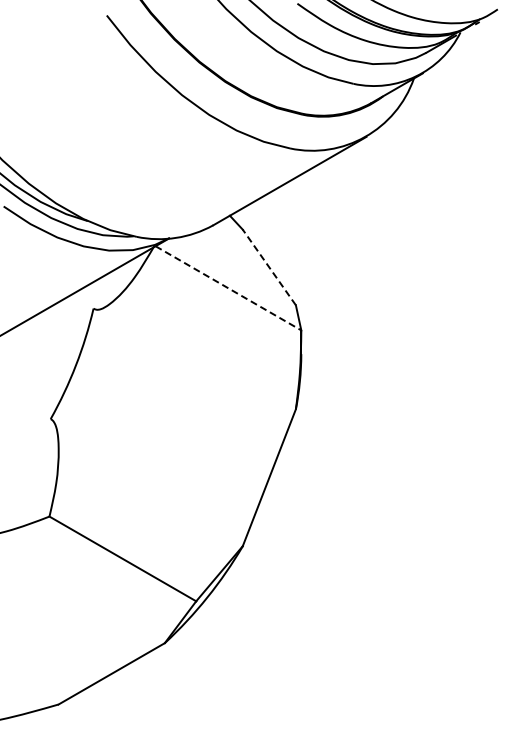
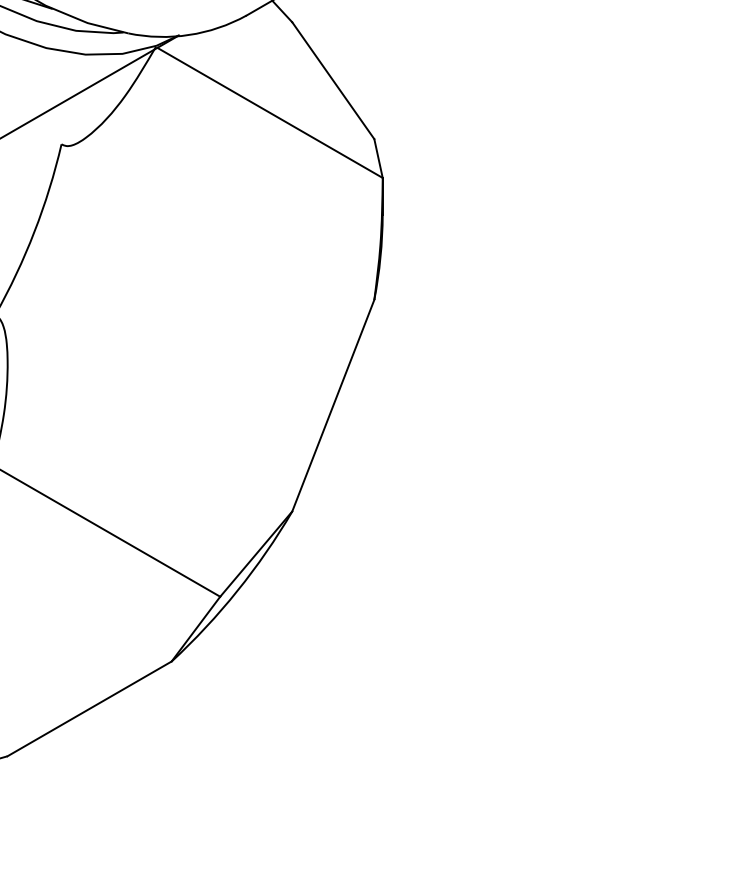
line: (269, 267) -> (333, 80), dashed -> solid
line: (228, 288) -> (270, 113), dashed -> solid

